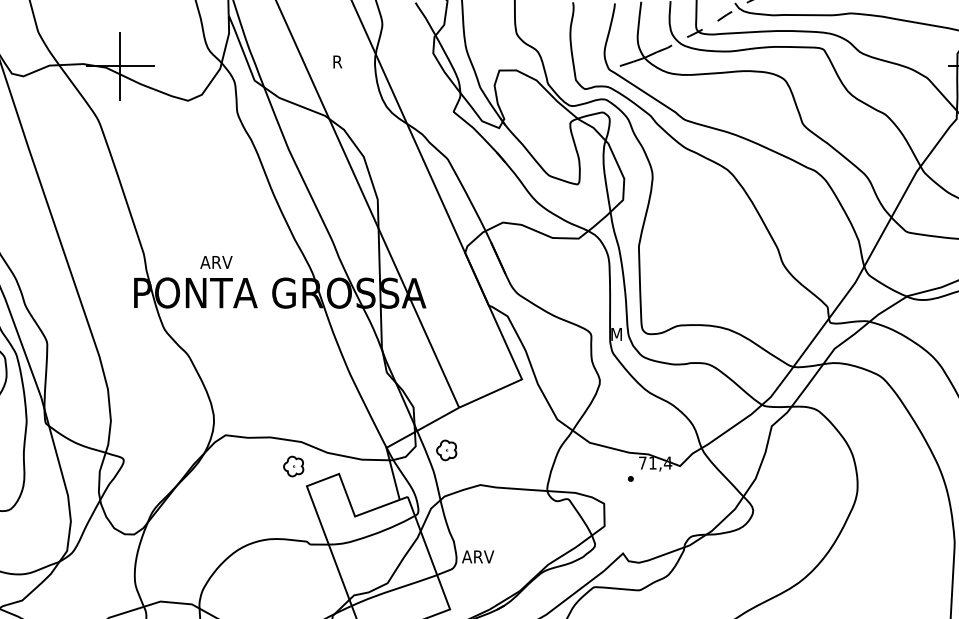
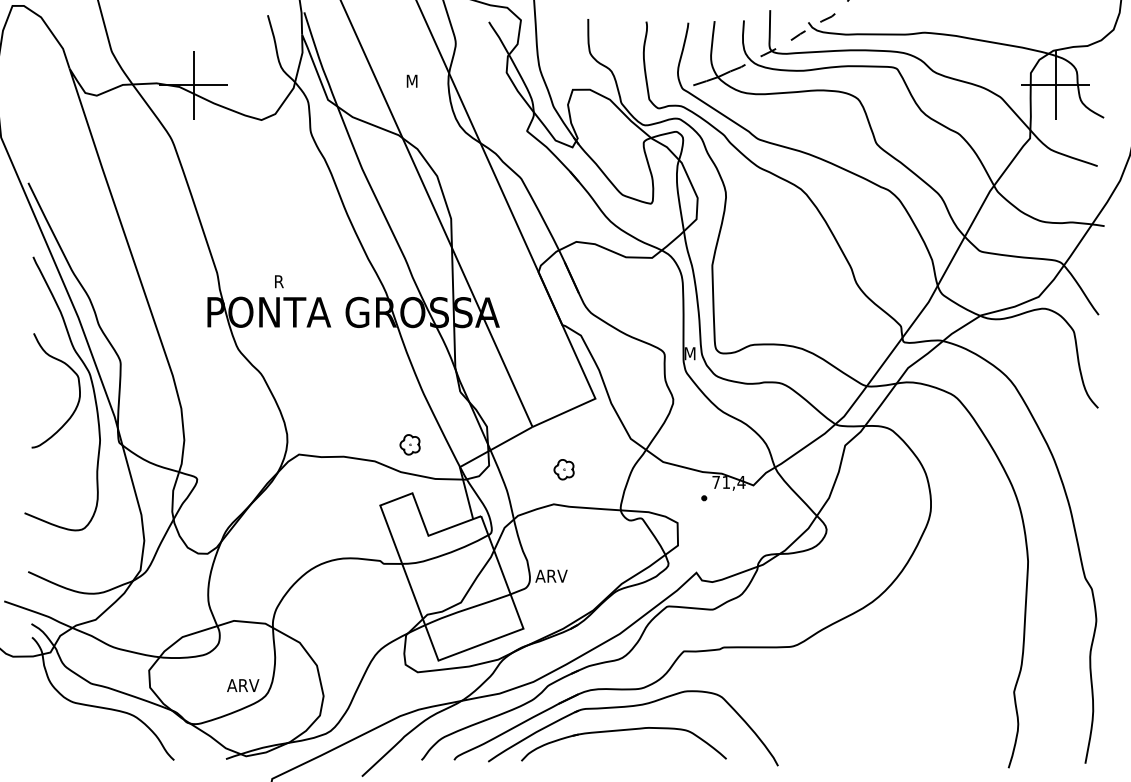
text: (339, 61) -> (412, 80), R -> M
text: (216, 262) -> (289, 281), ARV -> R
part: (446, 450) -> (563, 469), moved
part: (293, 466) -> (409, 444), moved

